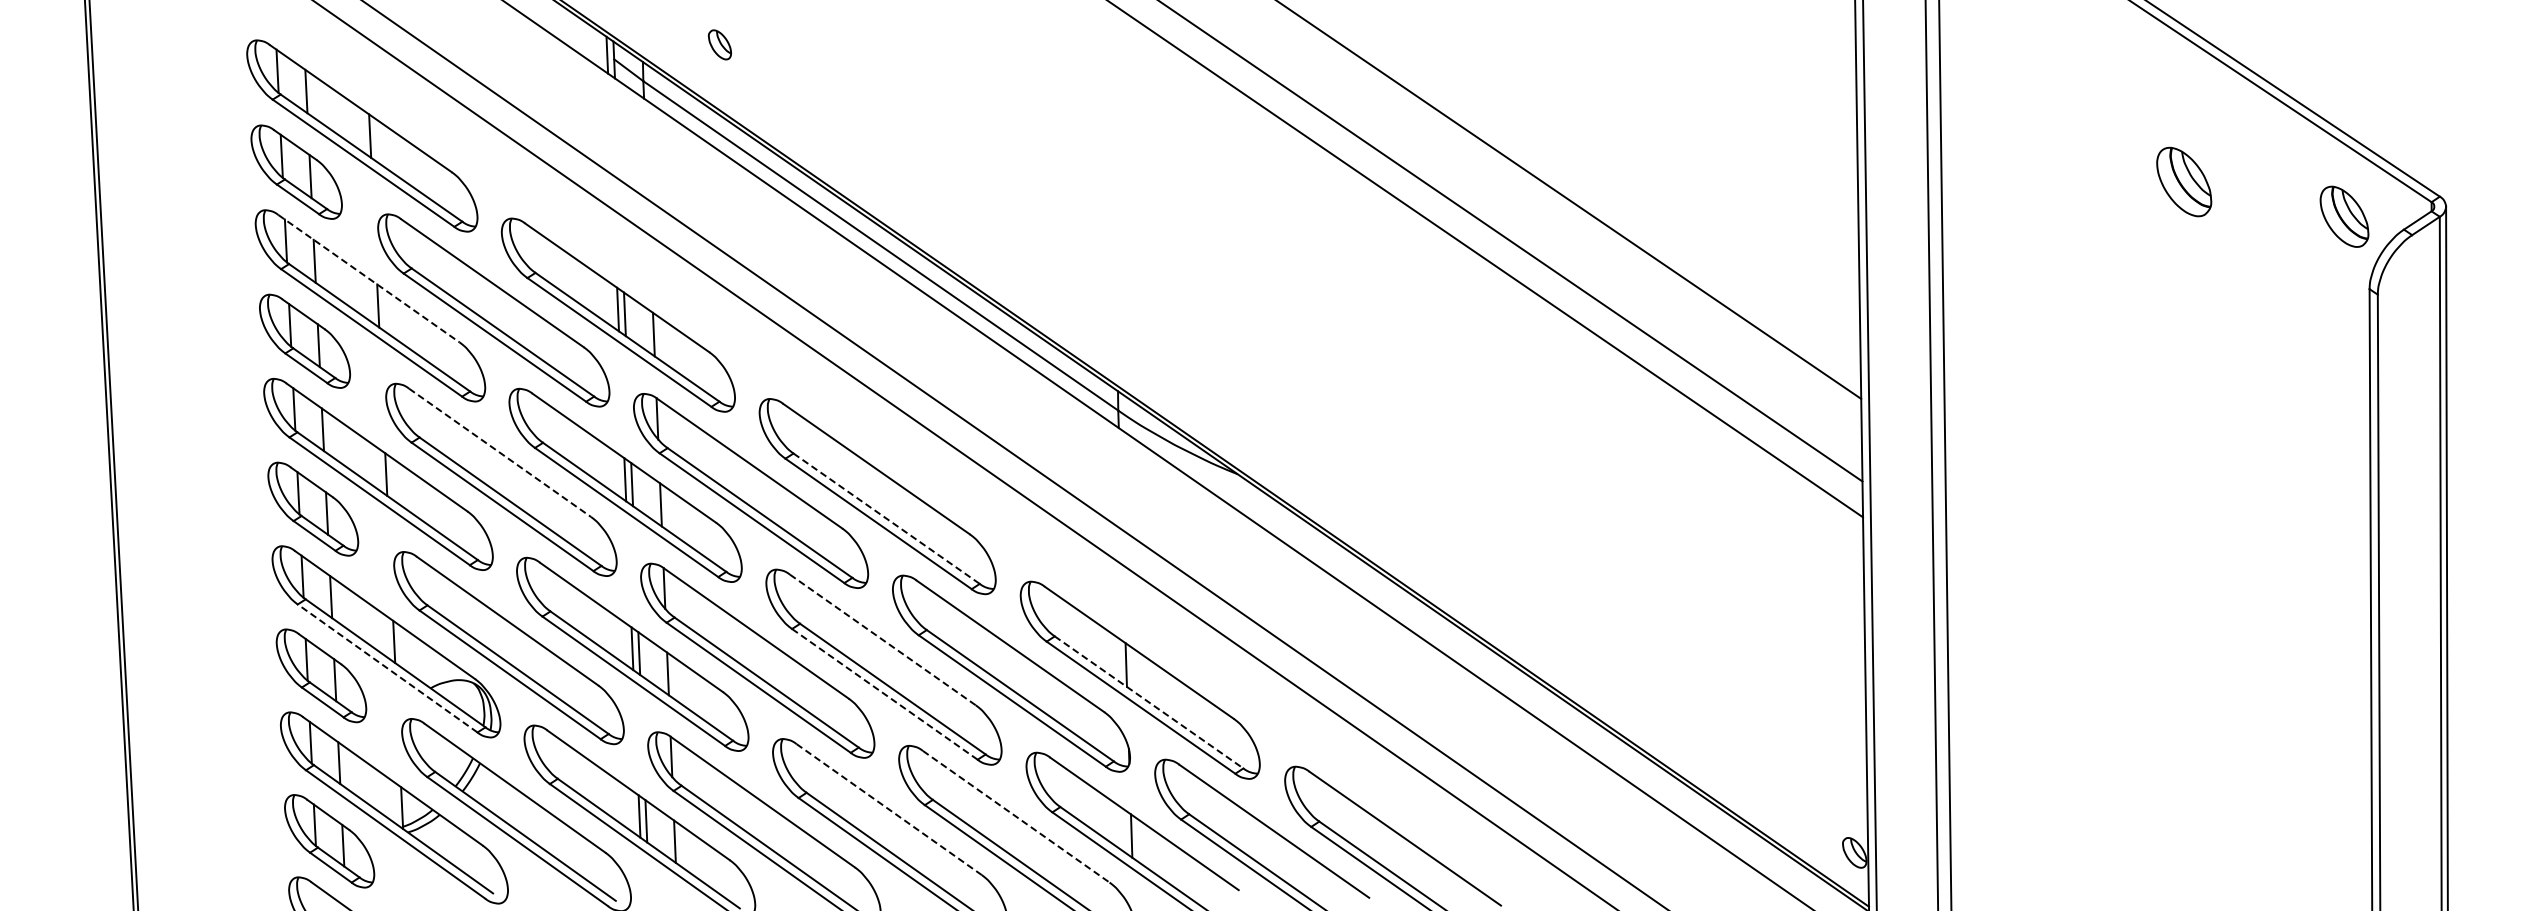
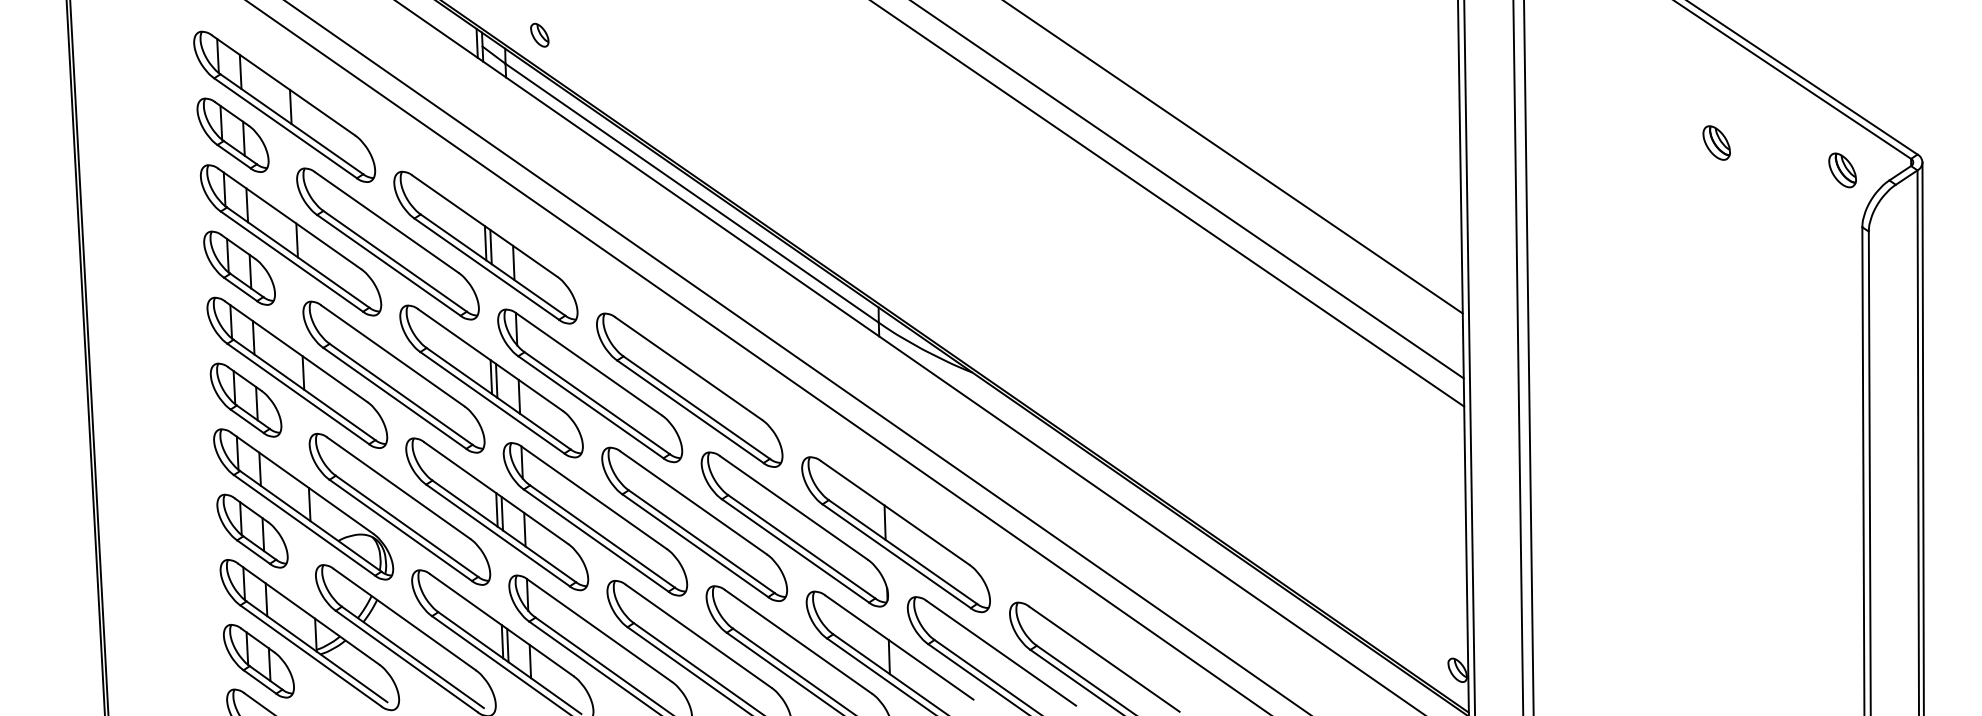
part: (719, 44) -> (539, 34), moved
part: (2184, 181) -> (1716, 142), size x0.62
part: (2344, 216) -> (1842, 170), size x0.71
line: (369, 278) -> (290, 218), dashed -> solid
line: (500, 453) -> (393, 356), dashed -> solid
line: (886, 518) -> (696, 407), dashed -> solid
line: (882, 639) -> (693, 502), dashed -> solid
line: (387, 668) -> (304, 525), dashed -> solid
line: (884, 694) -> (695, 545), dashed -> solid
line: (1149, 702) -> (903, 552), dashed -> solid
line: (889, 809) -> (699, 636), dashed -> solid
line: (1016, 817) -> (798, 642), dashed -> solid

